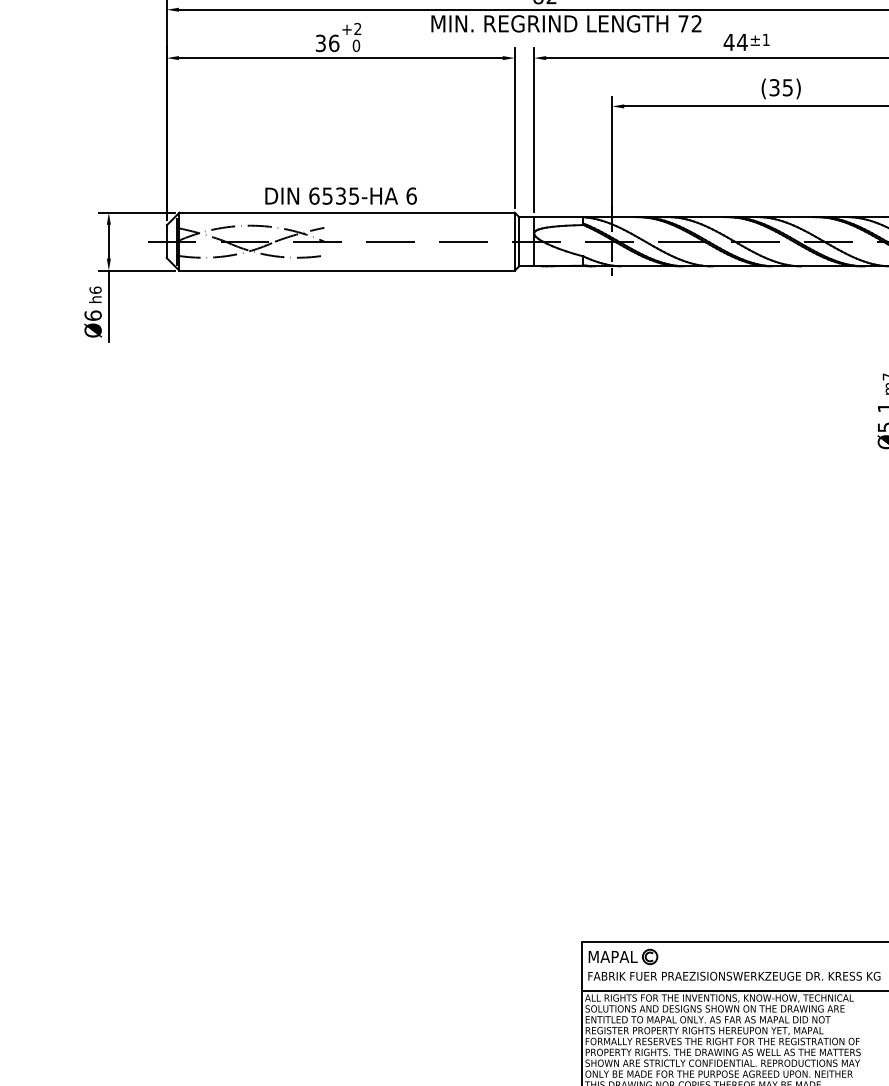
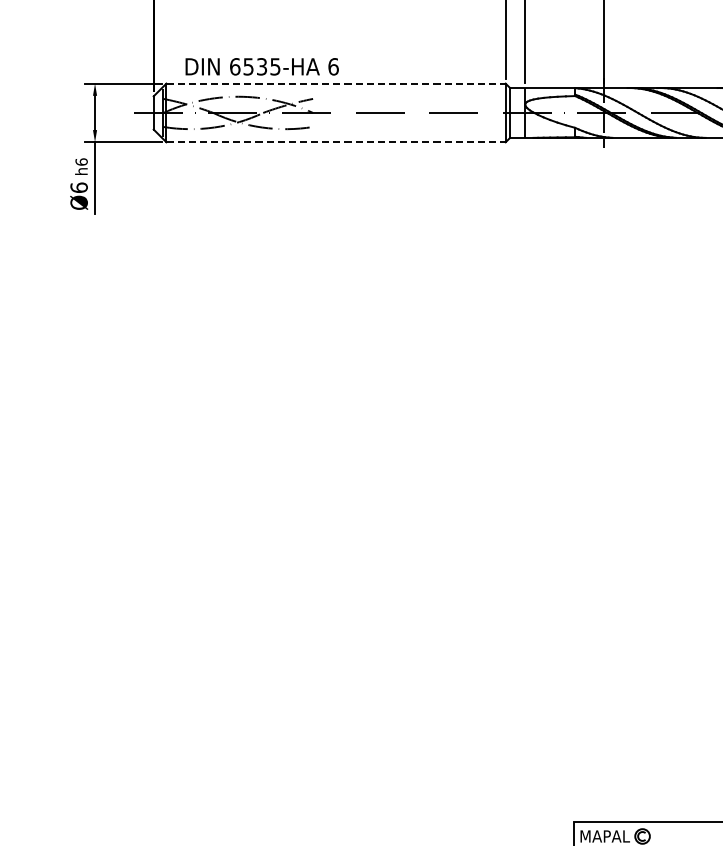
text: (340, 195) -> (261, 66), moved
line: (347, 212) -> (336, 83), solid -> dashed
line: (347, 270) -> (336, 142), solid -> dashed

